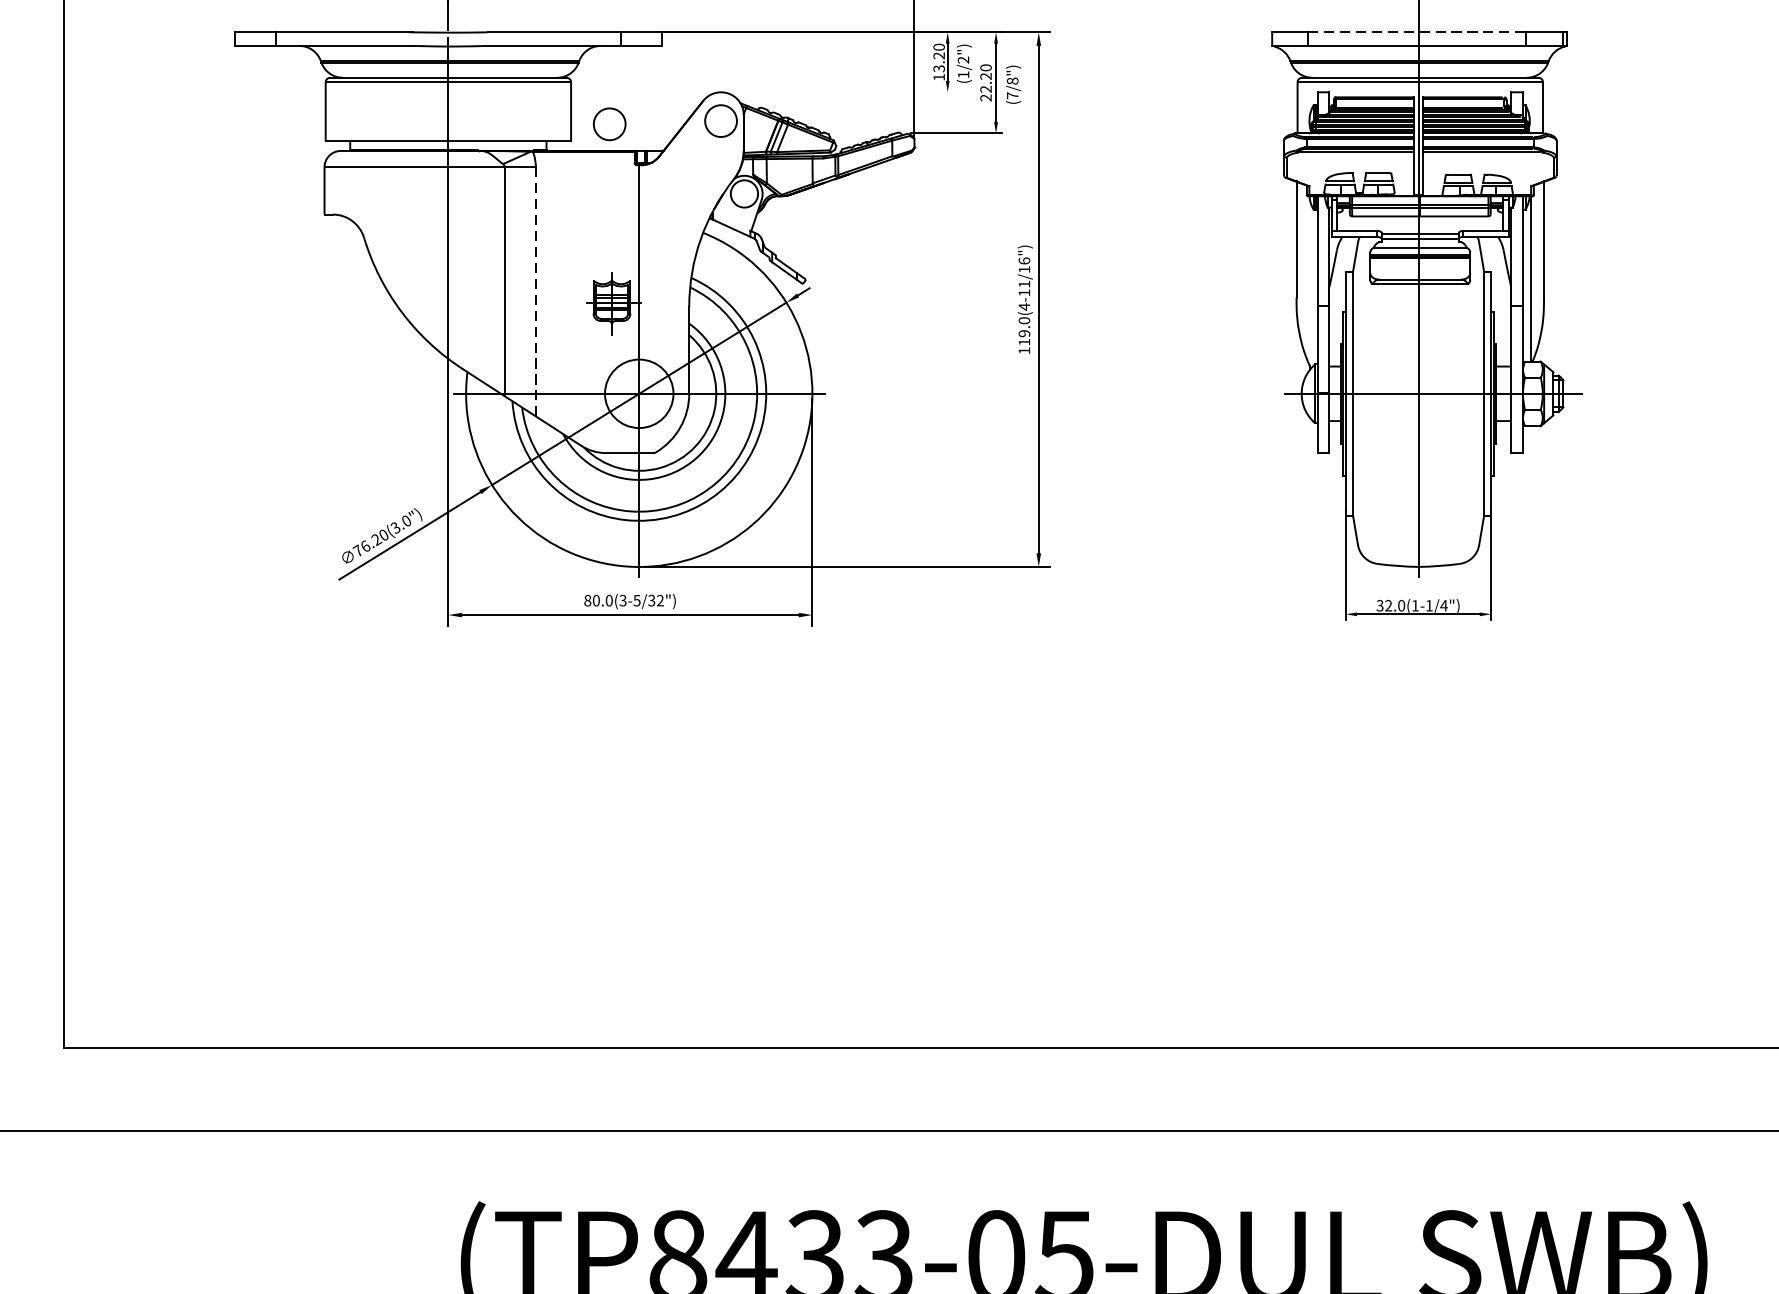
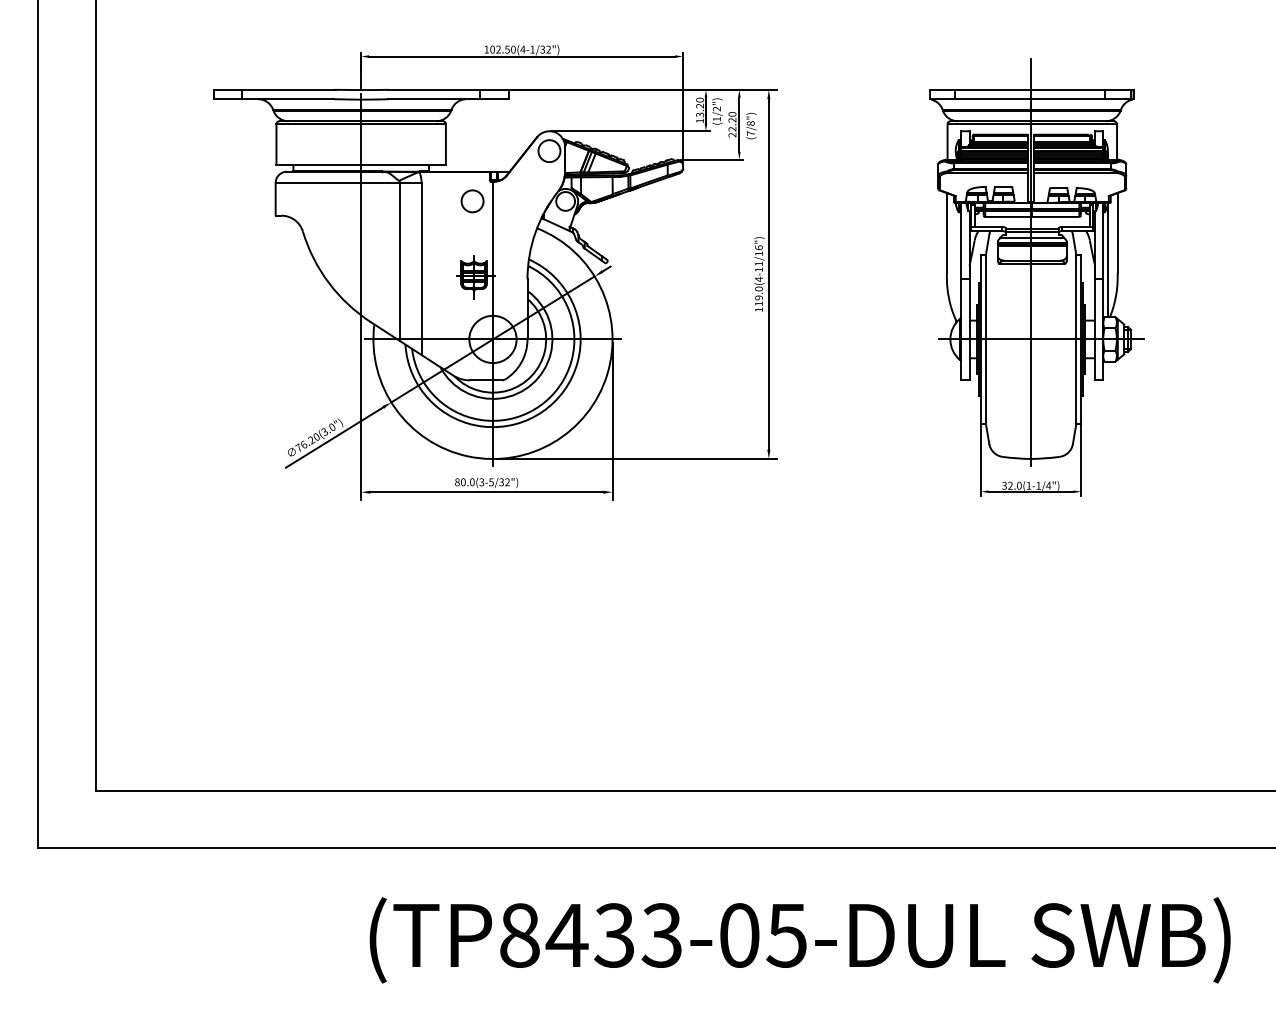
line: (1417, 31) -> (1030, 89), dashed -> solid
line: (838, 92) -> (630, 131), added
circle: (609, 124) -> (472, 201), moved
line: (535, 292) -> (421, 269), dashed -> solid

